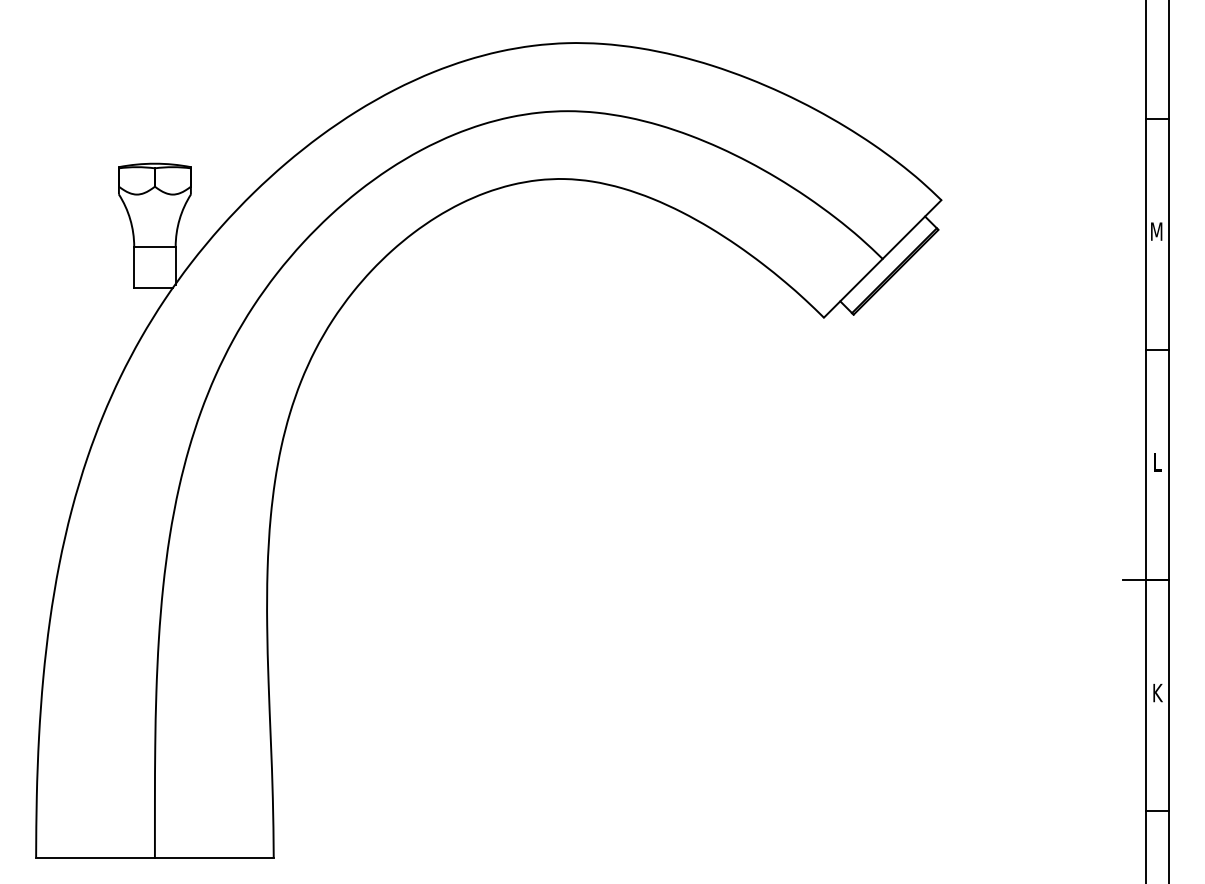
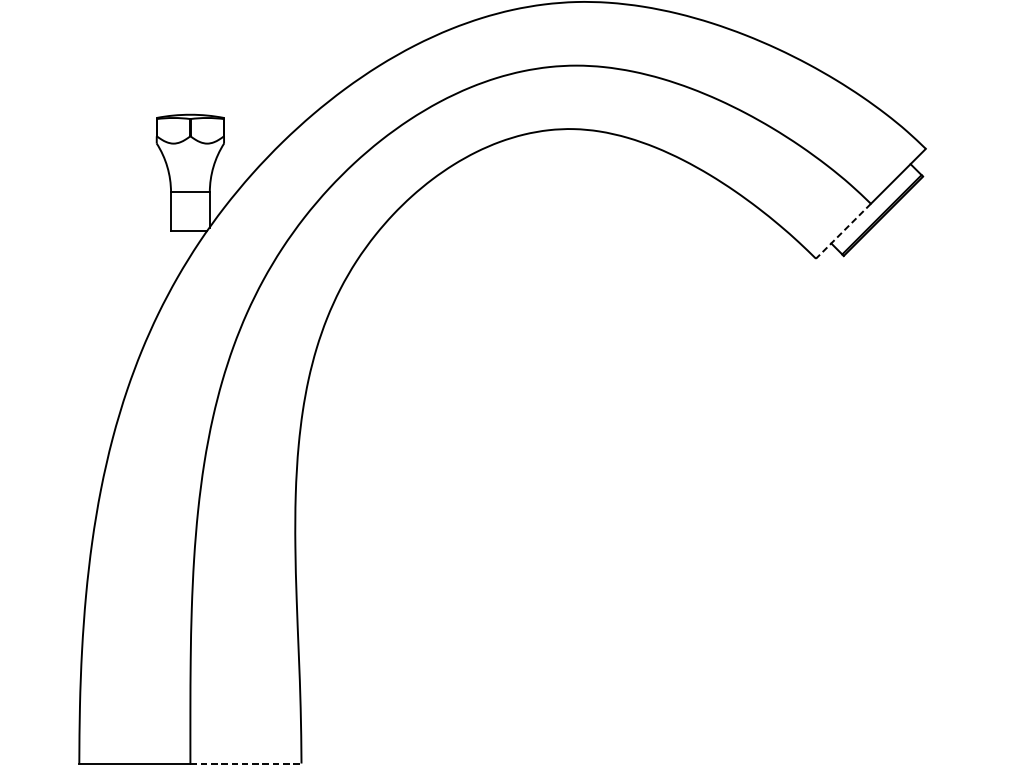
line: (853, 288) -> (843, 231), solid -> dashed
line: (214, 857) -> (246, 763), solid -> dashed

